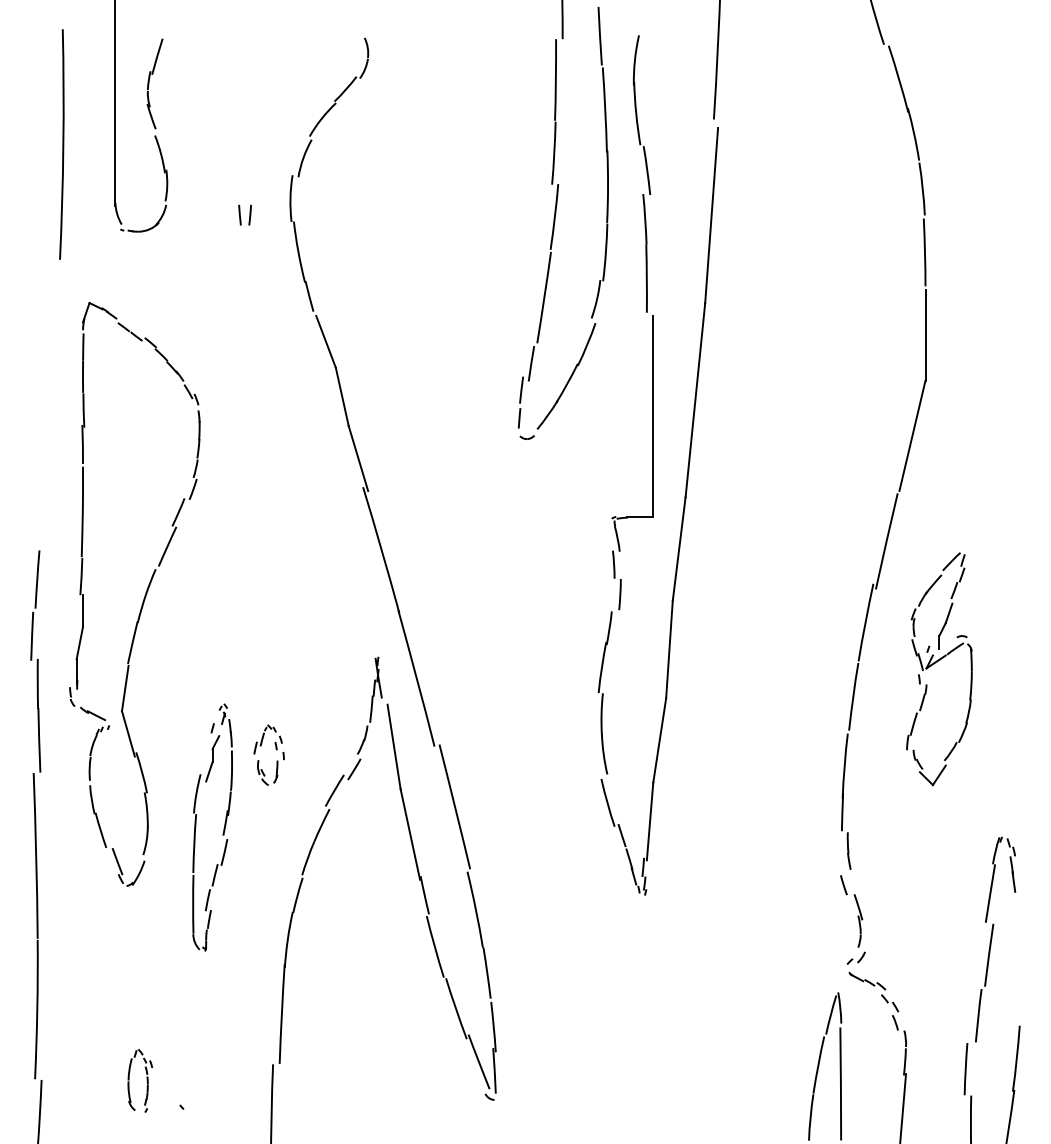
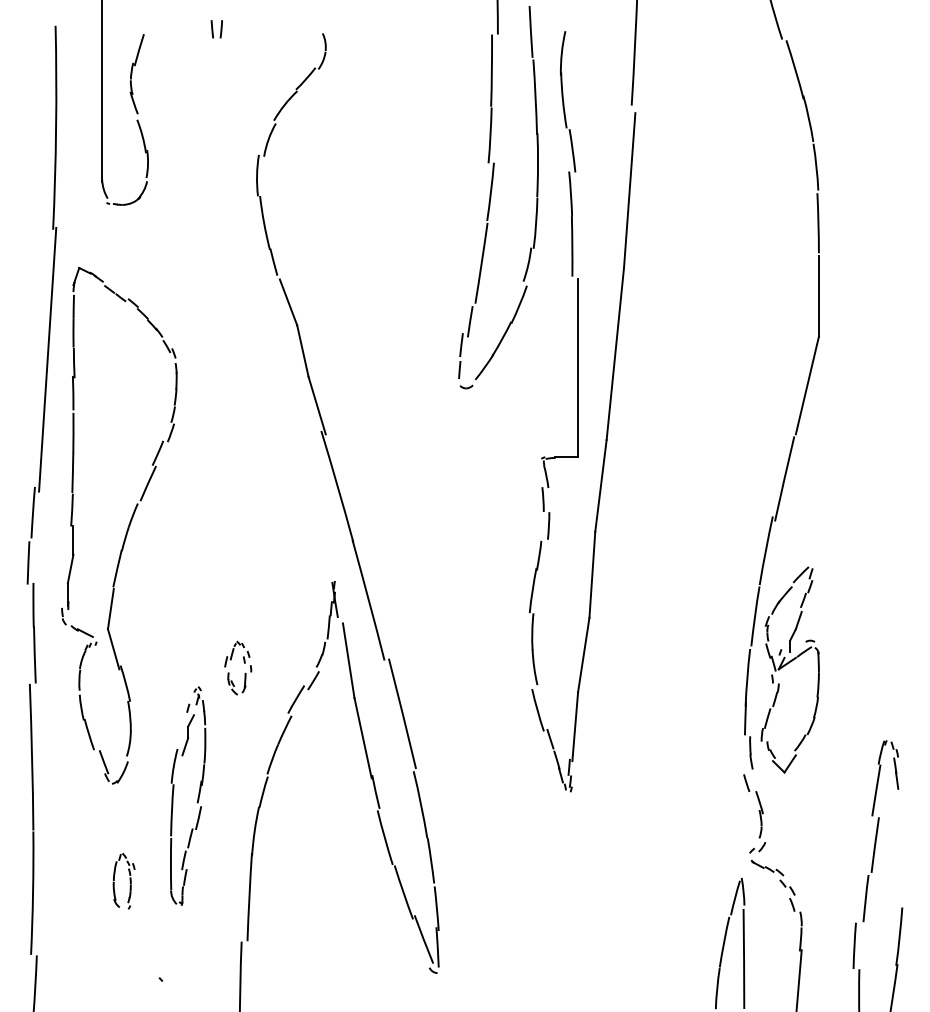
part: (244, 215) -> (216, 29), moved
line: (53, 406) -> (47, 359), added
part: (938, 668) -> (789, 669), moved
part: (223, 829) -> (197, 797), moved
part: (139, 1081) -> (123, 881), moved

